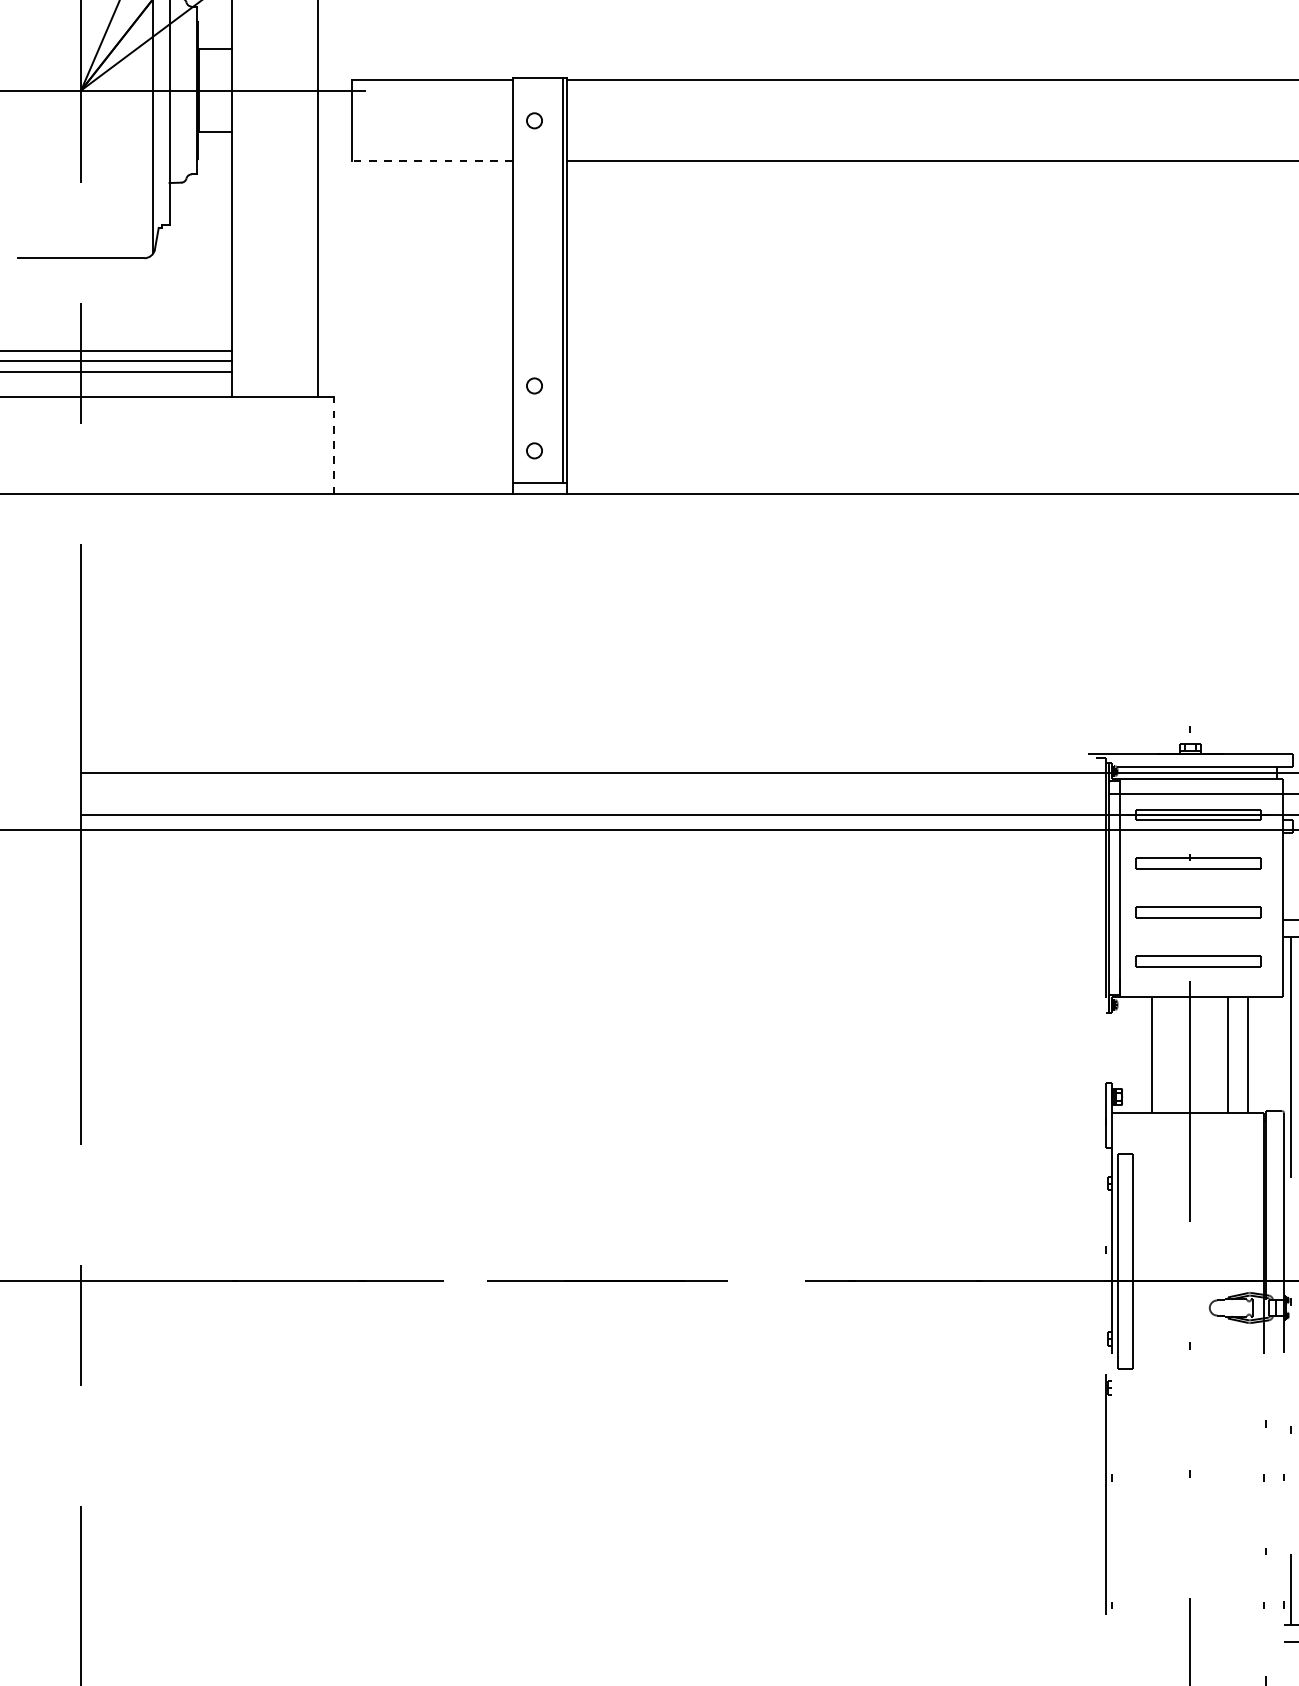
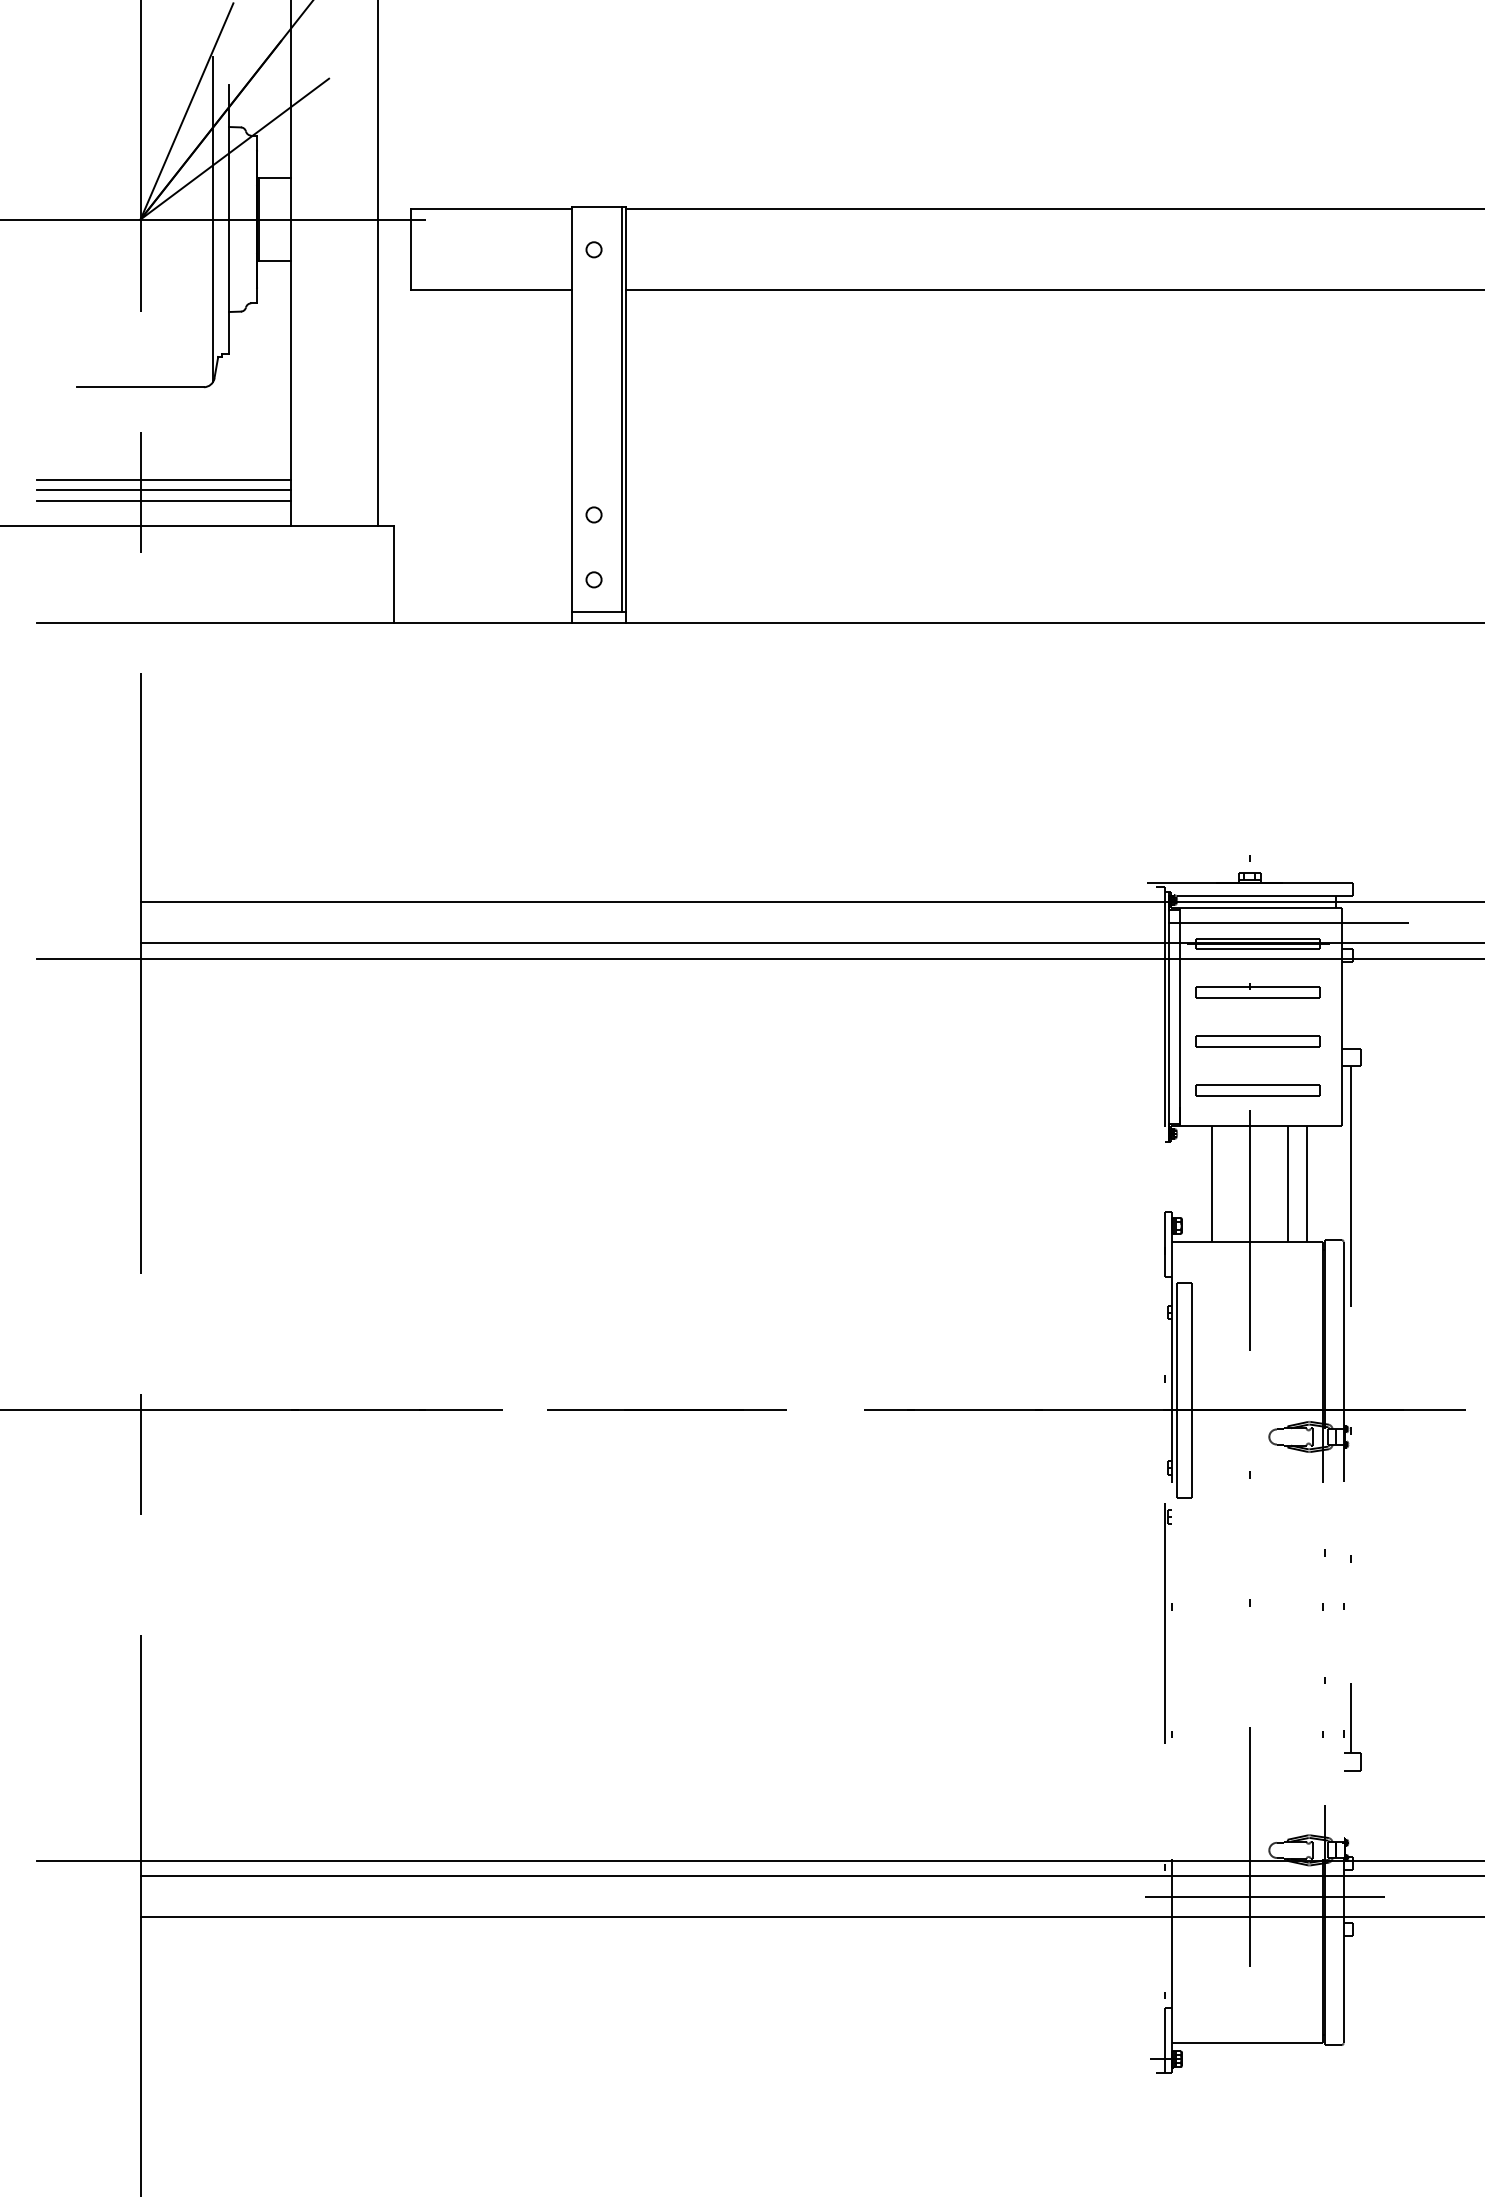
line: (431, 161) -> (491, 290), dashed -> solid
line: (333, 445) -> (393, 574), dashed -> solid

